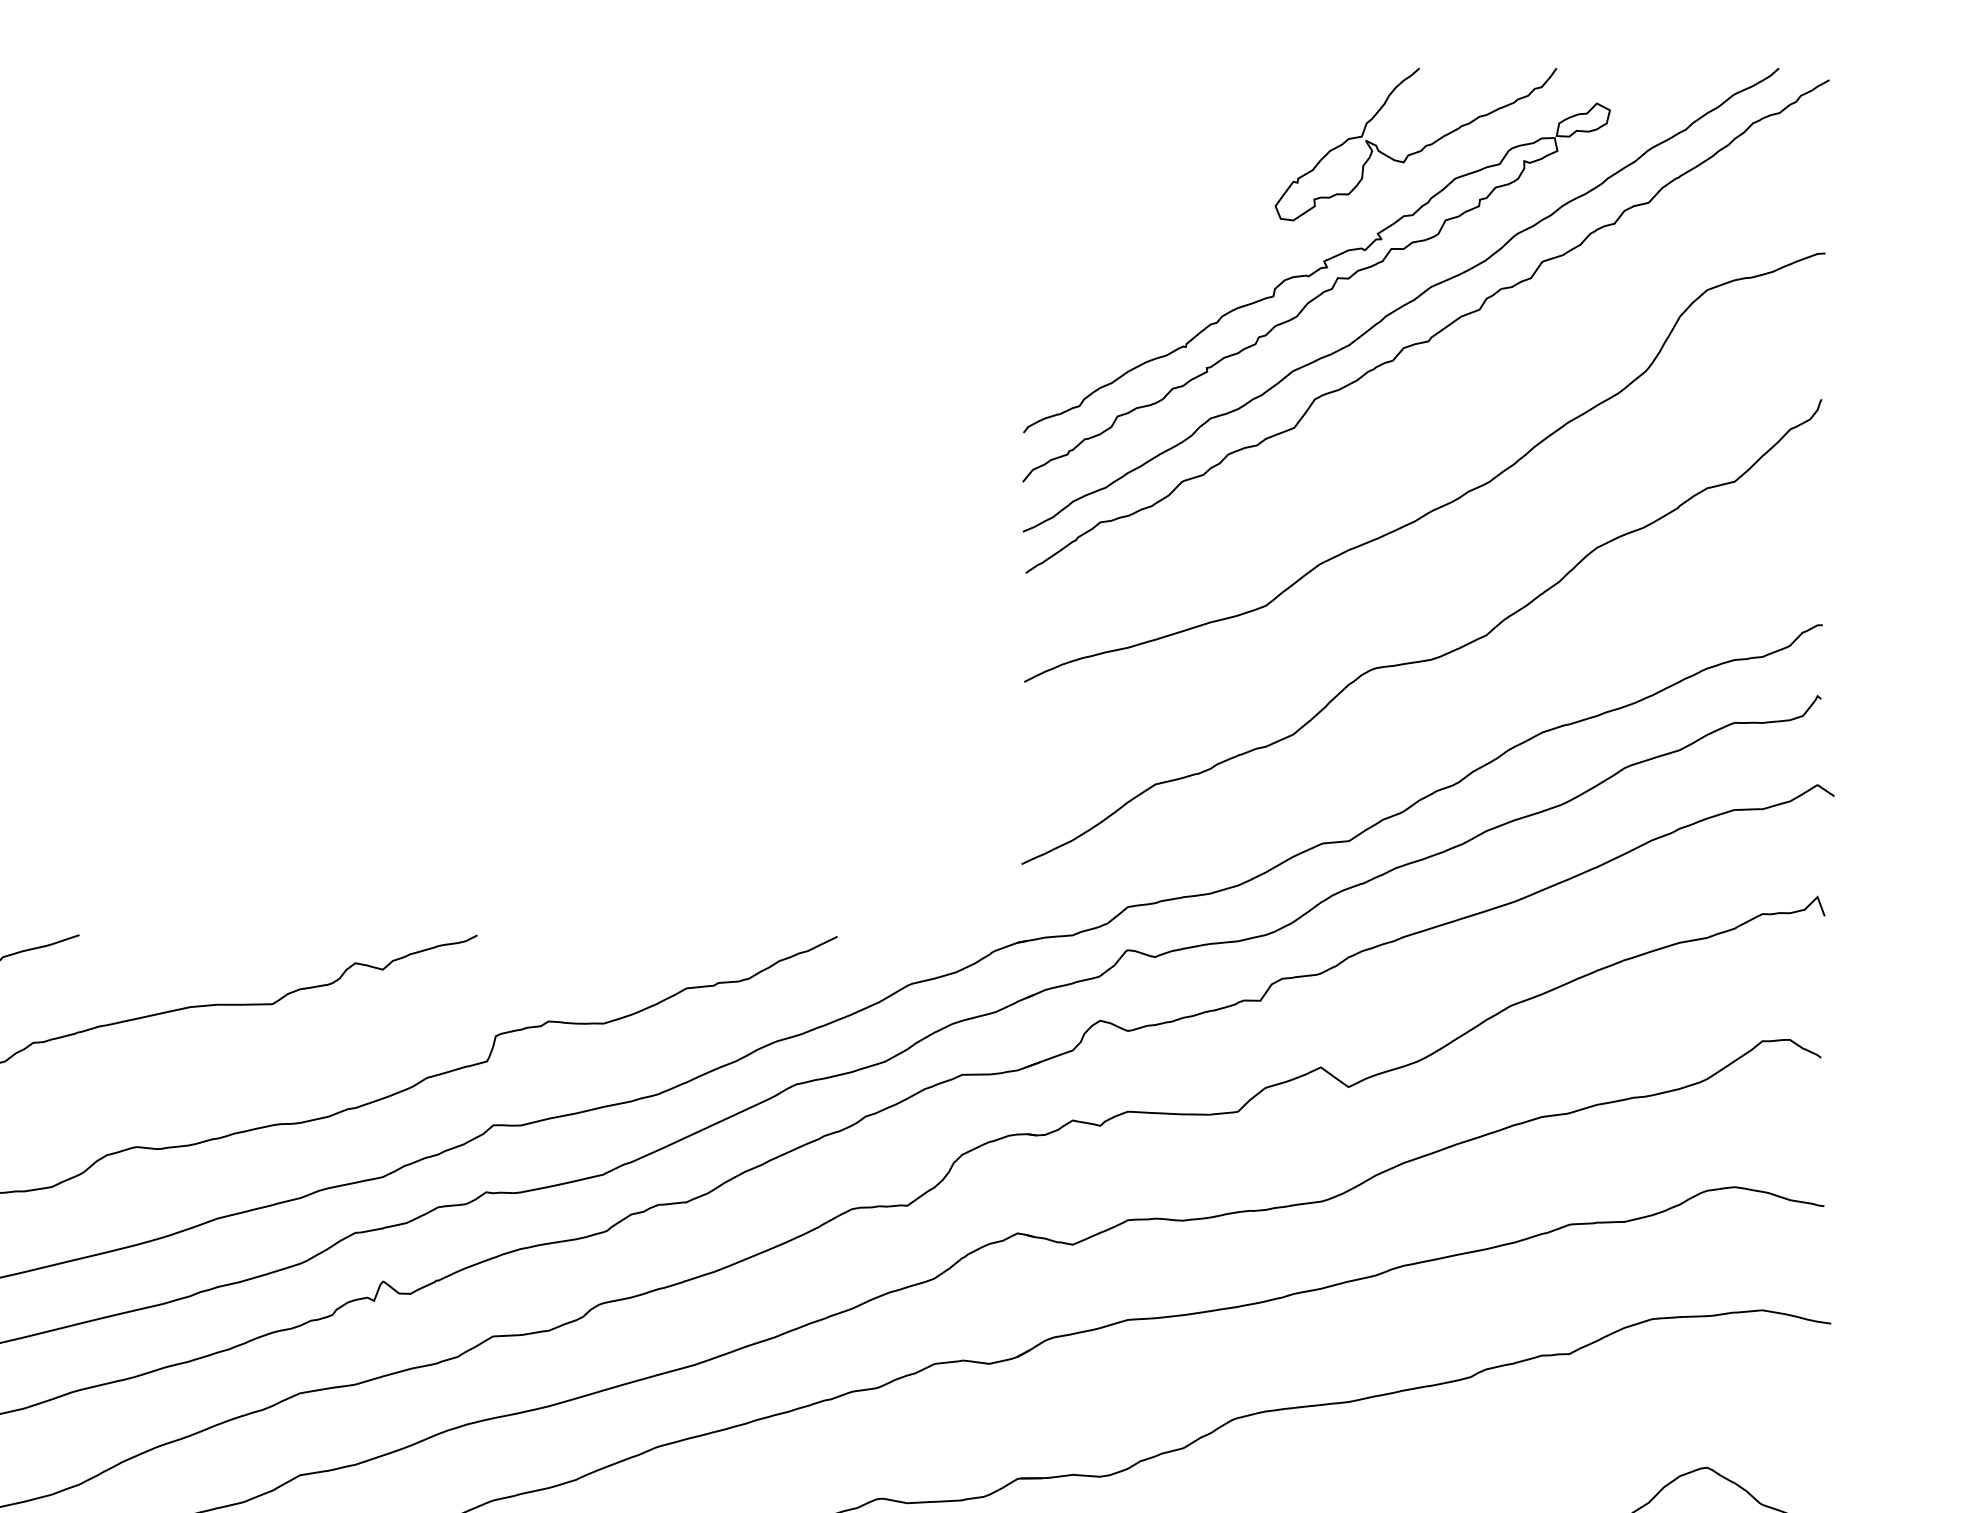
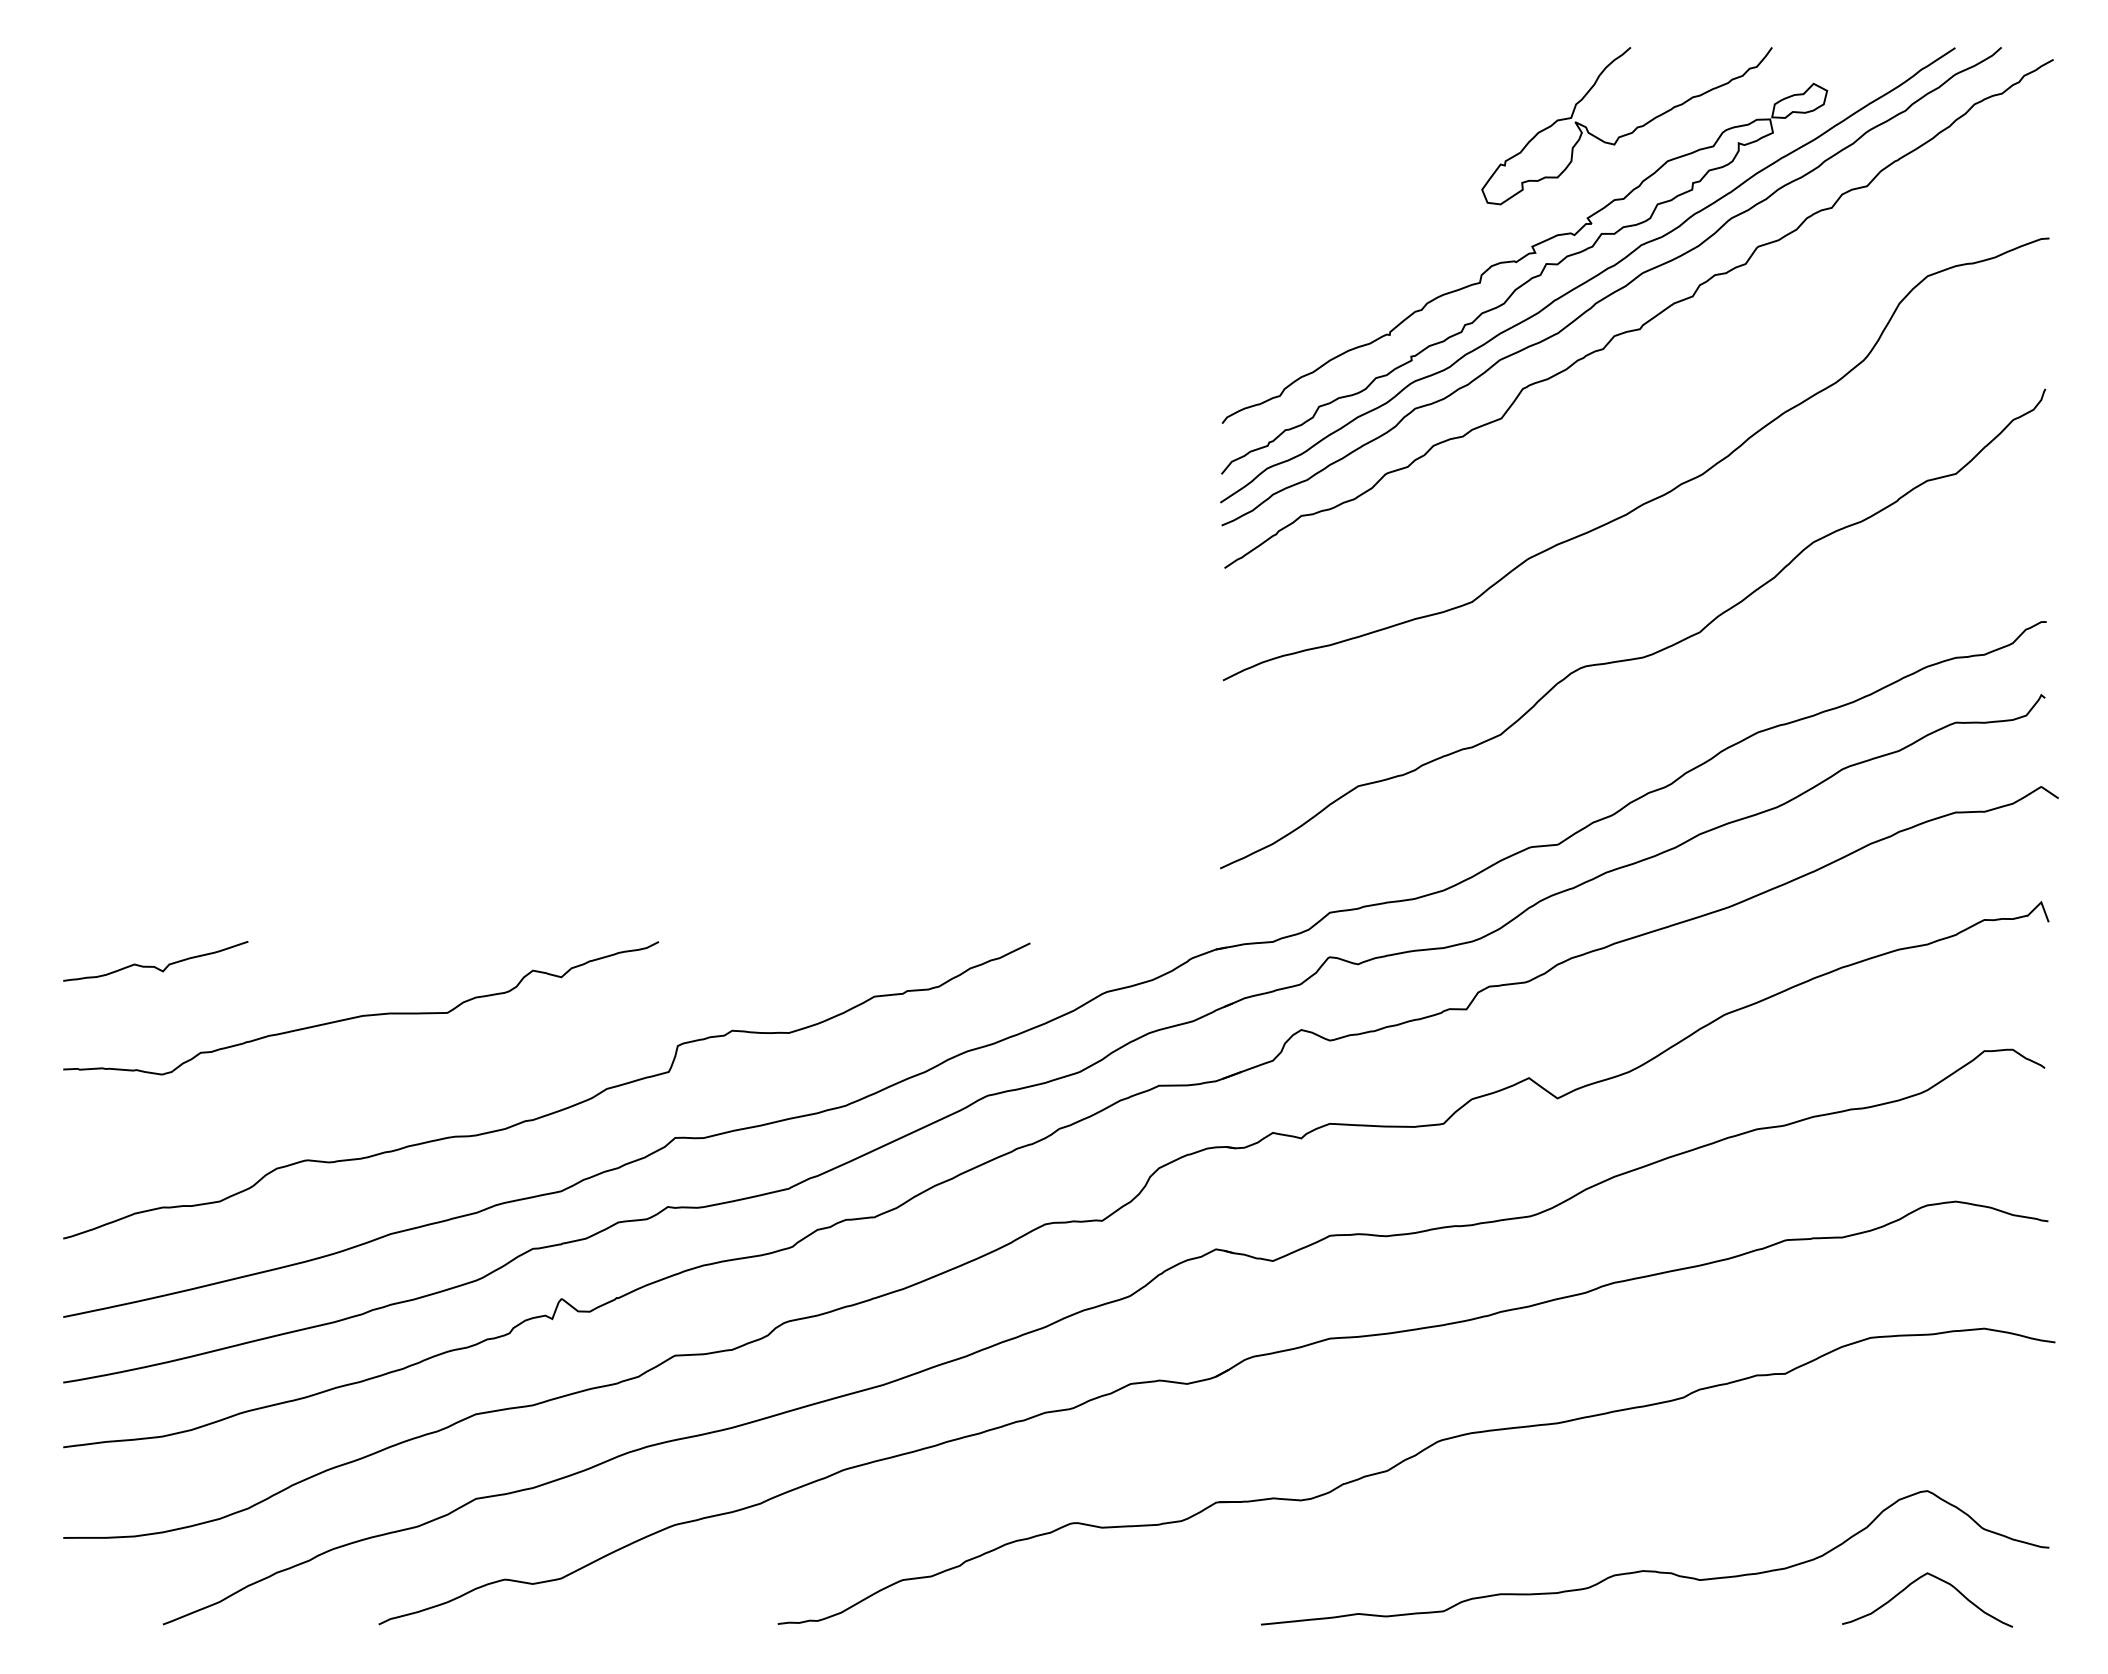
curve: (1379, 292) -> (1589, 278), added

